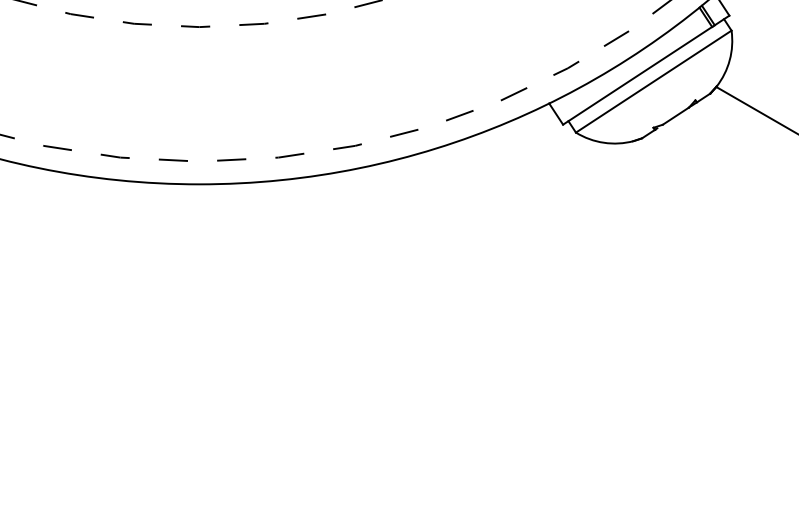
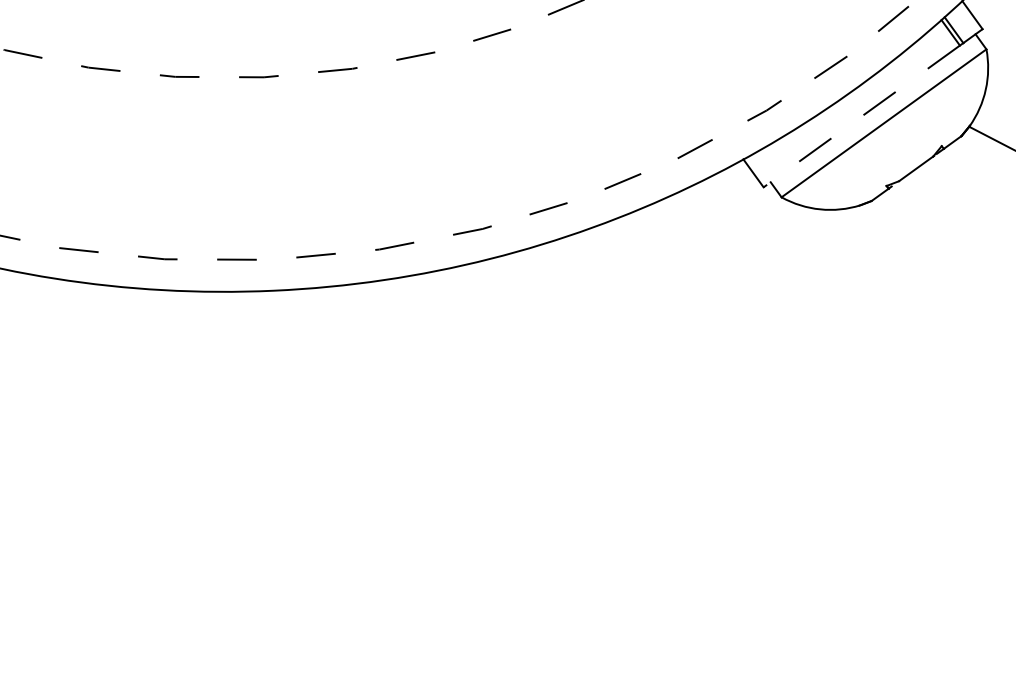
line: (637, 76) -> (861, 117), solid -> dashed

